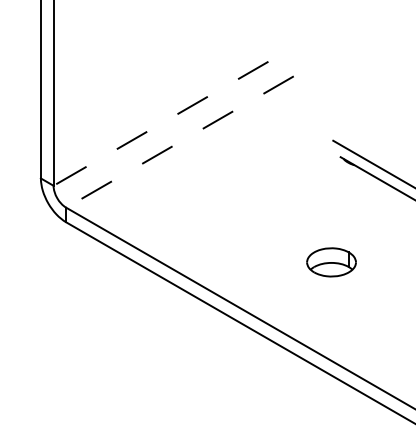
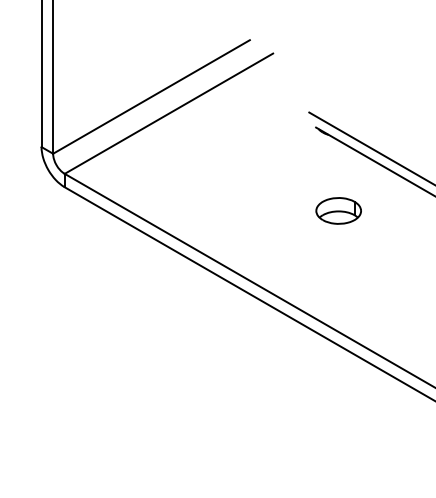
line: (160, 123) -> (151, 96), dashed -> solid
line: (179, 141) -> (168, 113), dashed -> solid
part: (331, 261) -> (338, 210), moved

